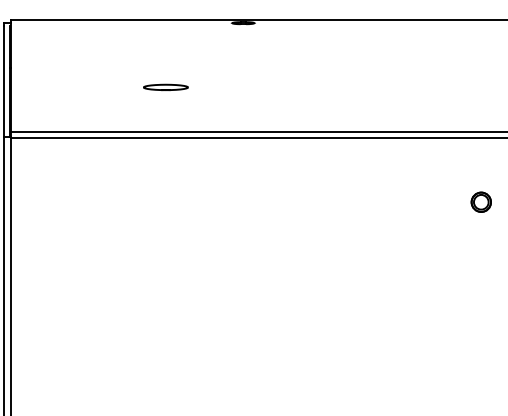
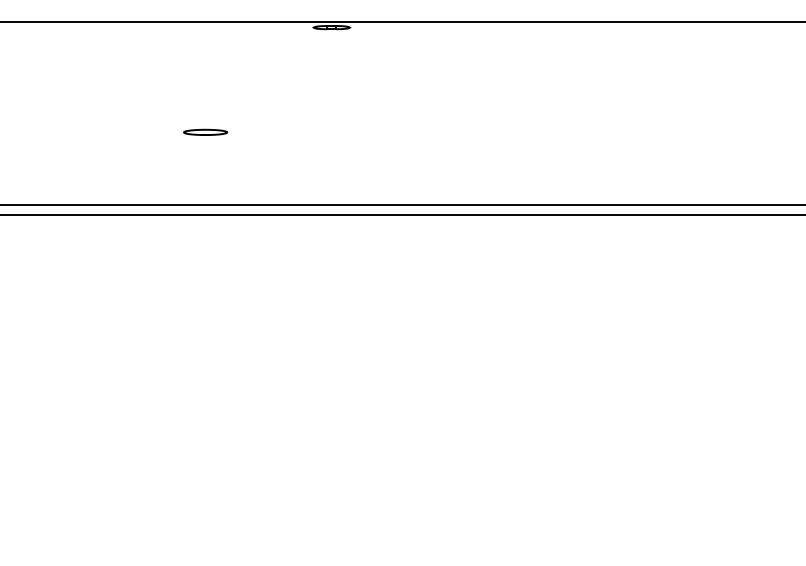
part: (165, 87) -> (204, 132), size x0.6
part: (480, 201) -> (718, 318), removed

